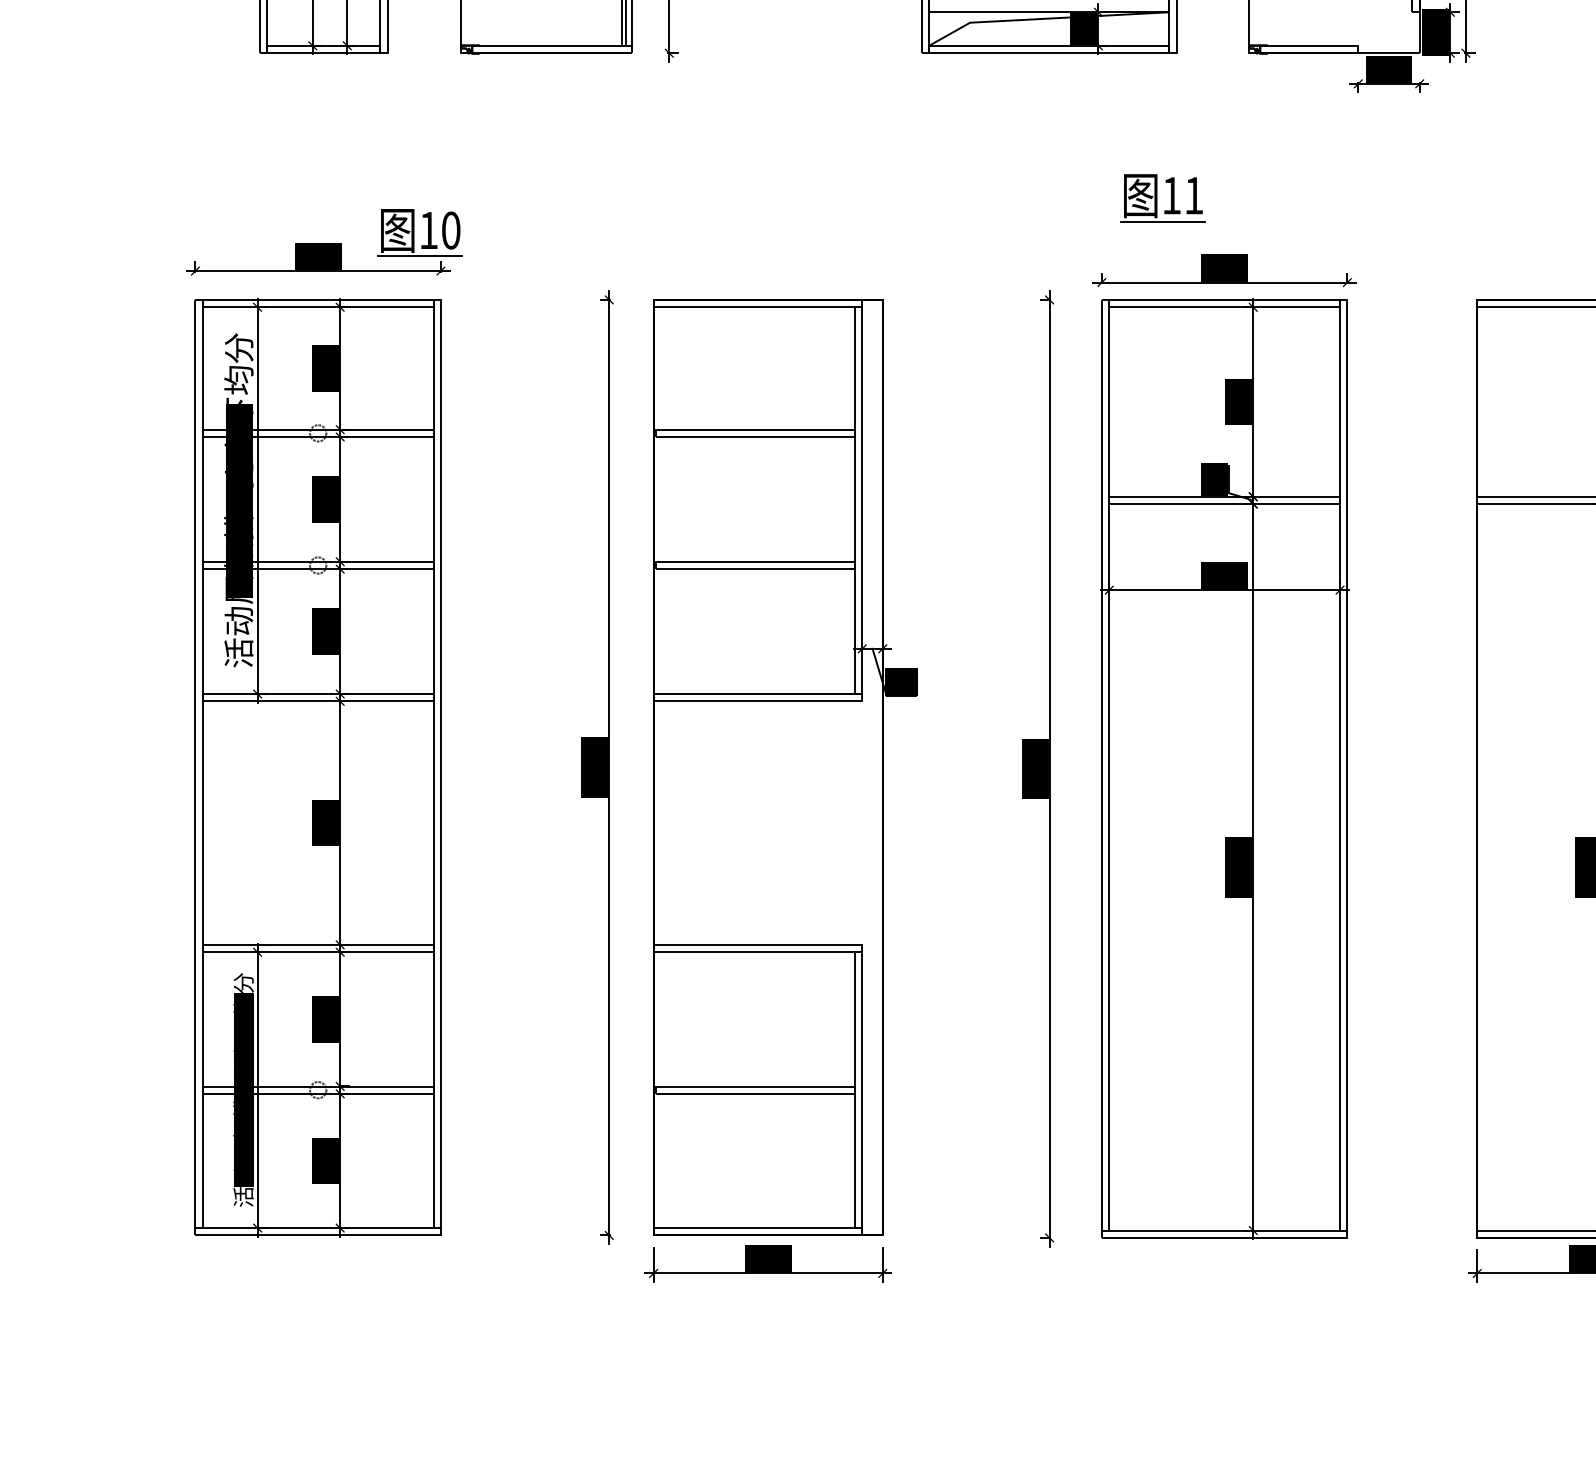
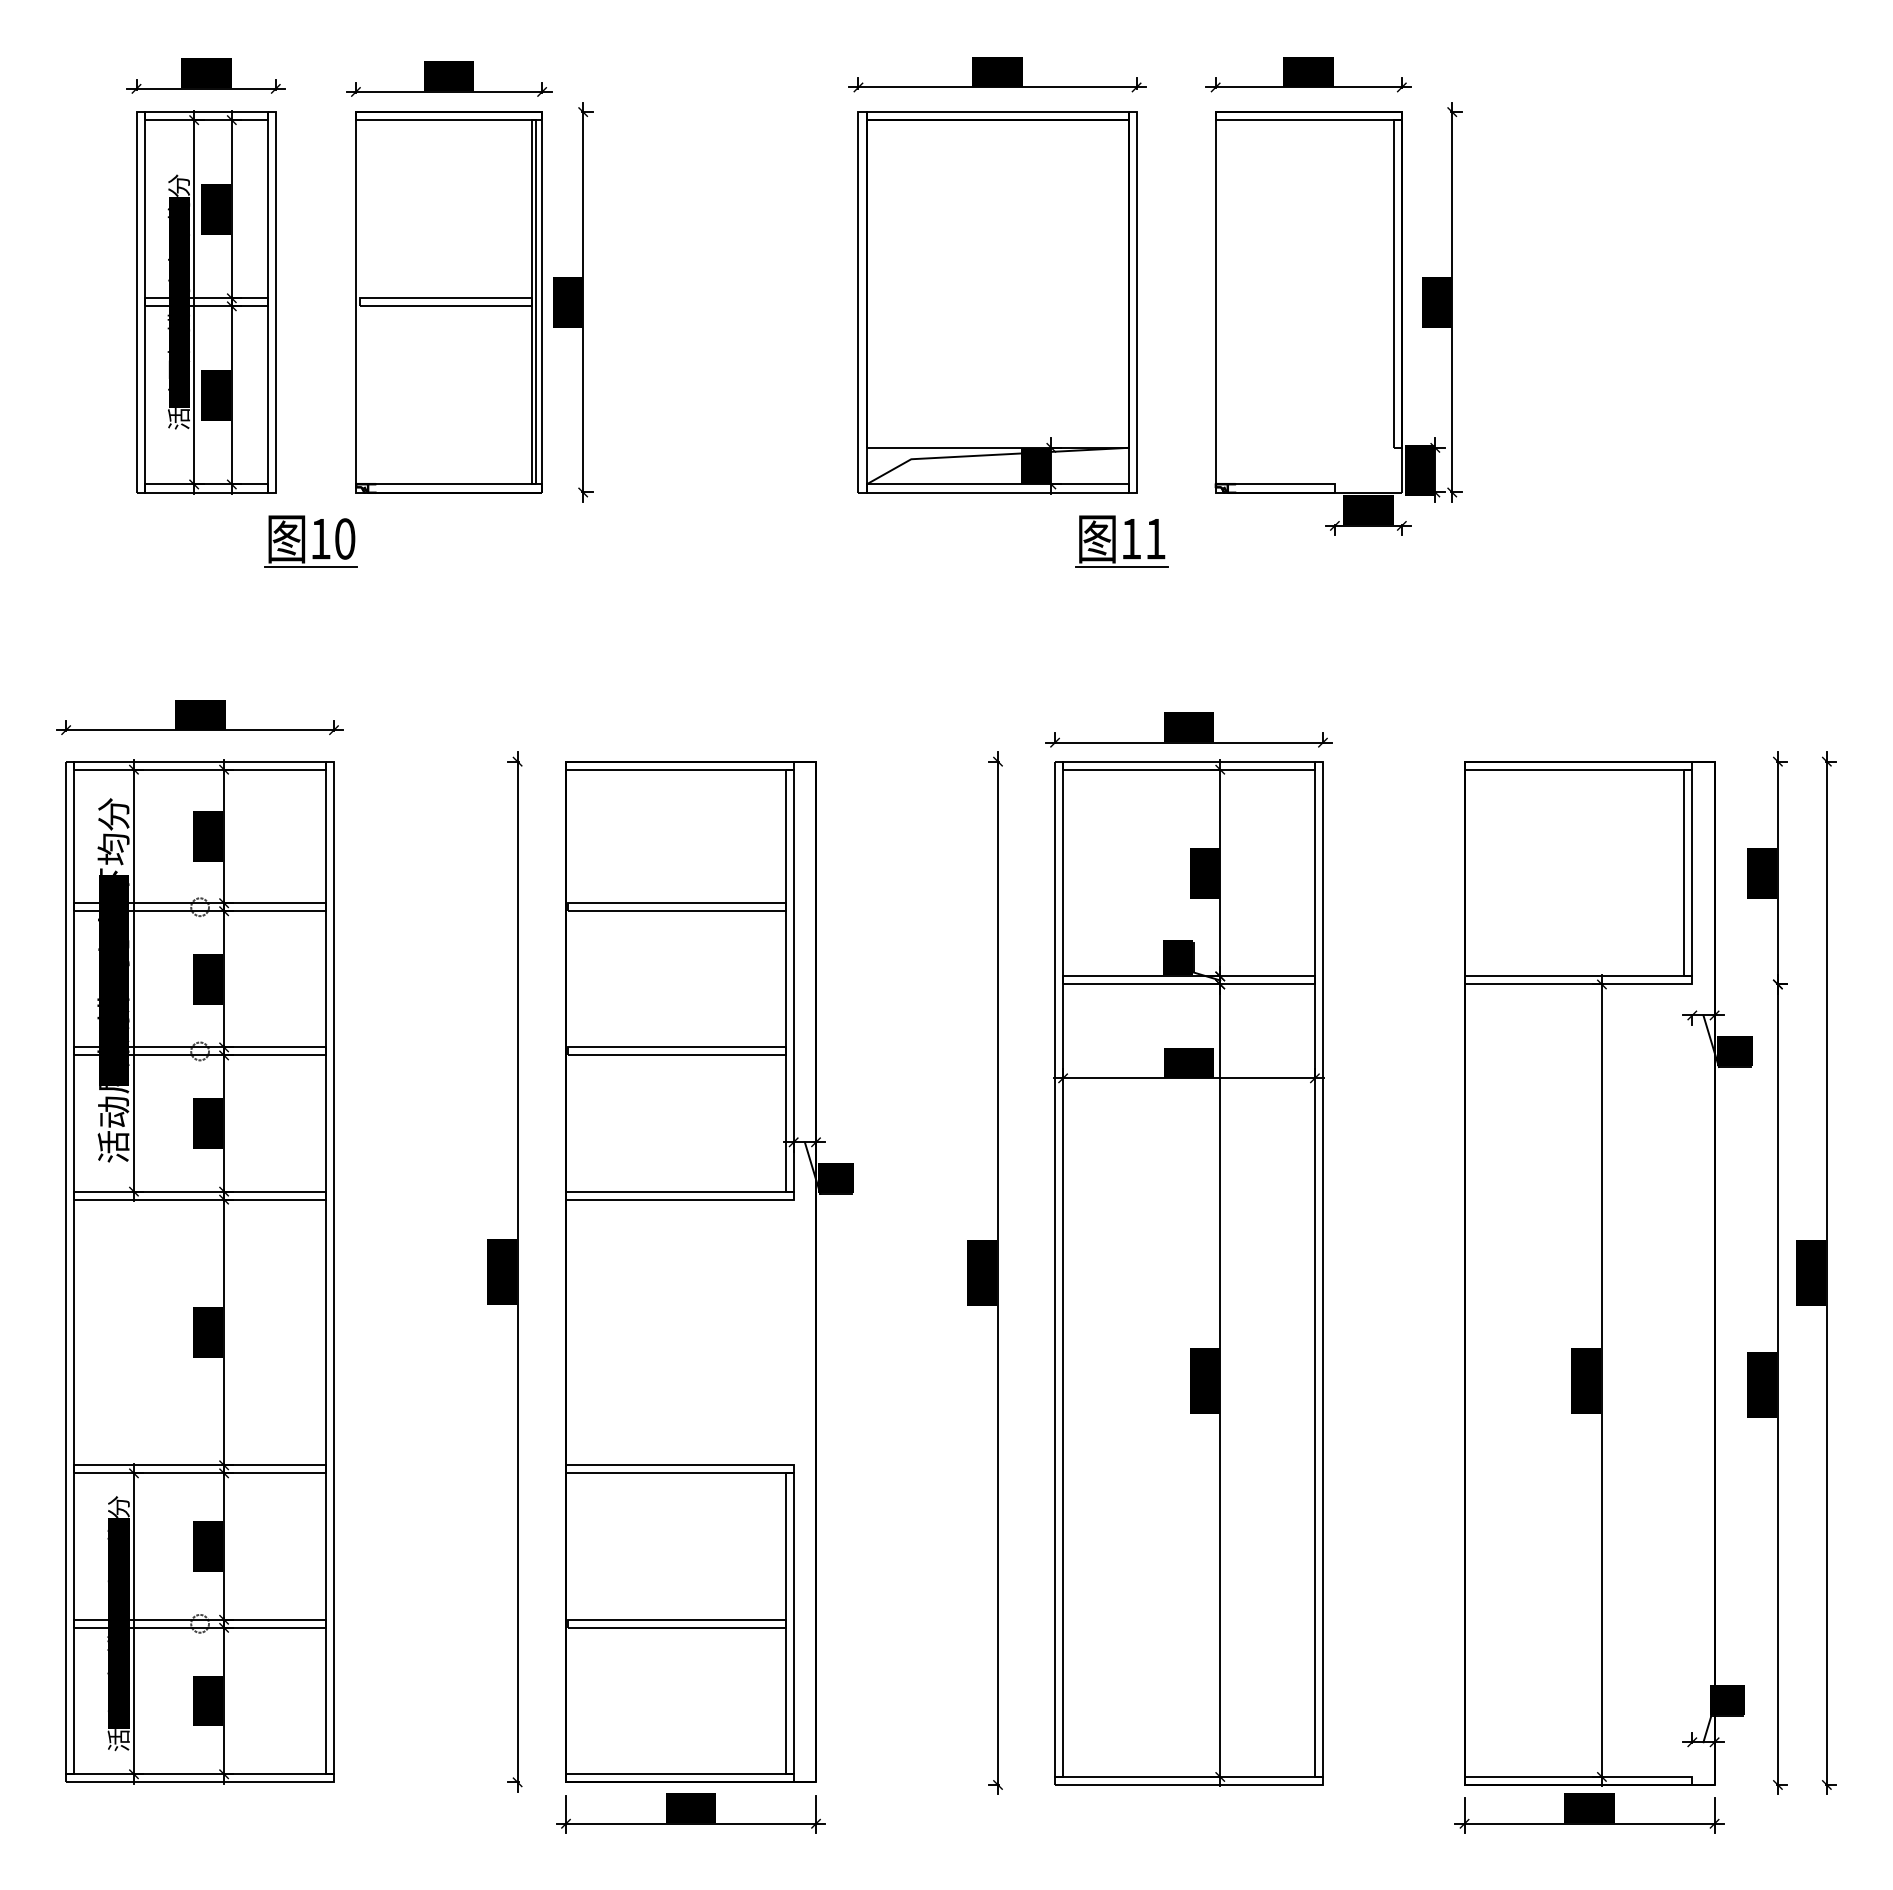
part: (1162, 198) -> (1121, 541), moved
part: (419, 232) -> (310, 541), moved

